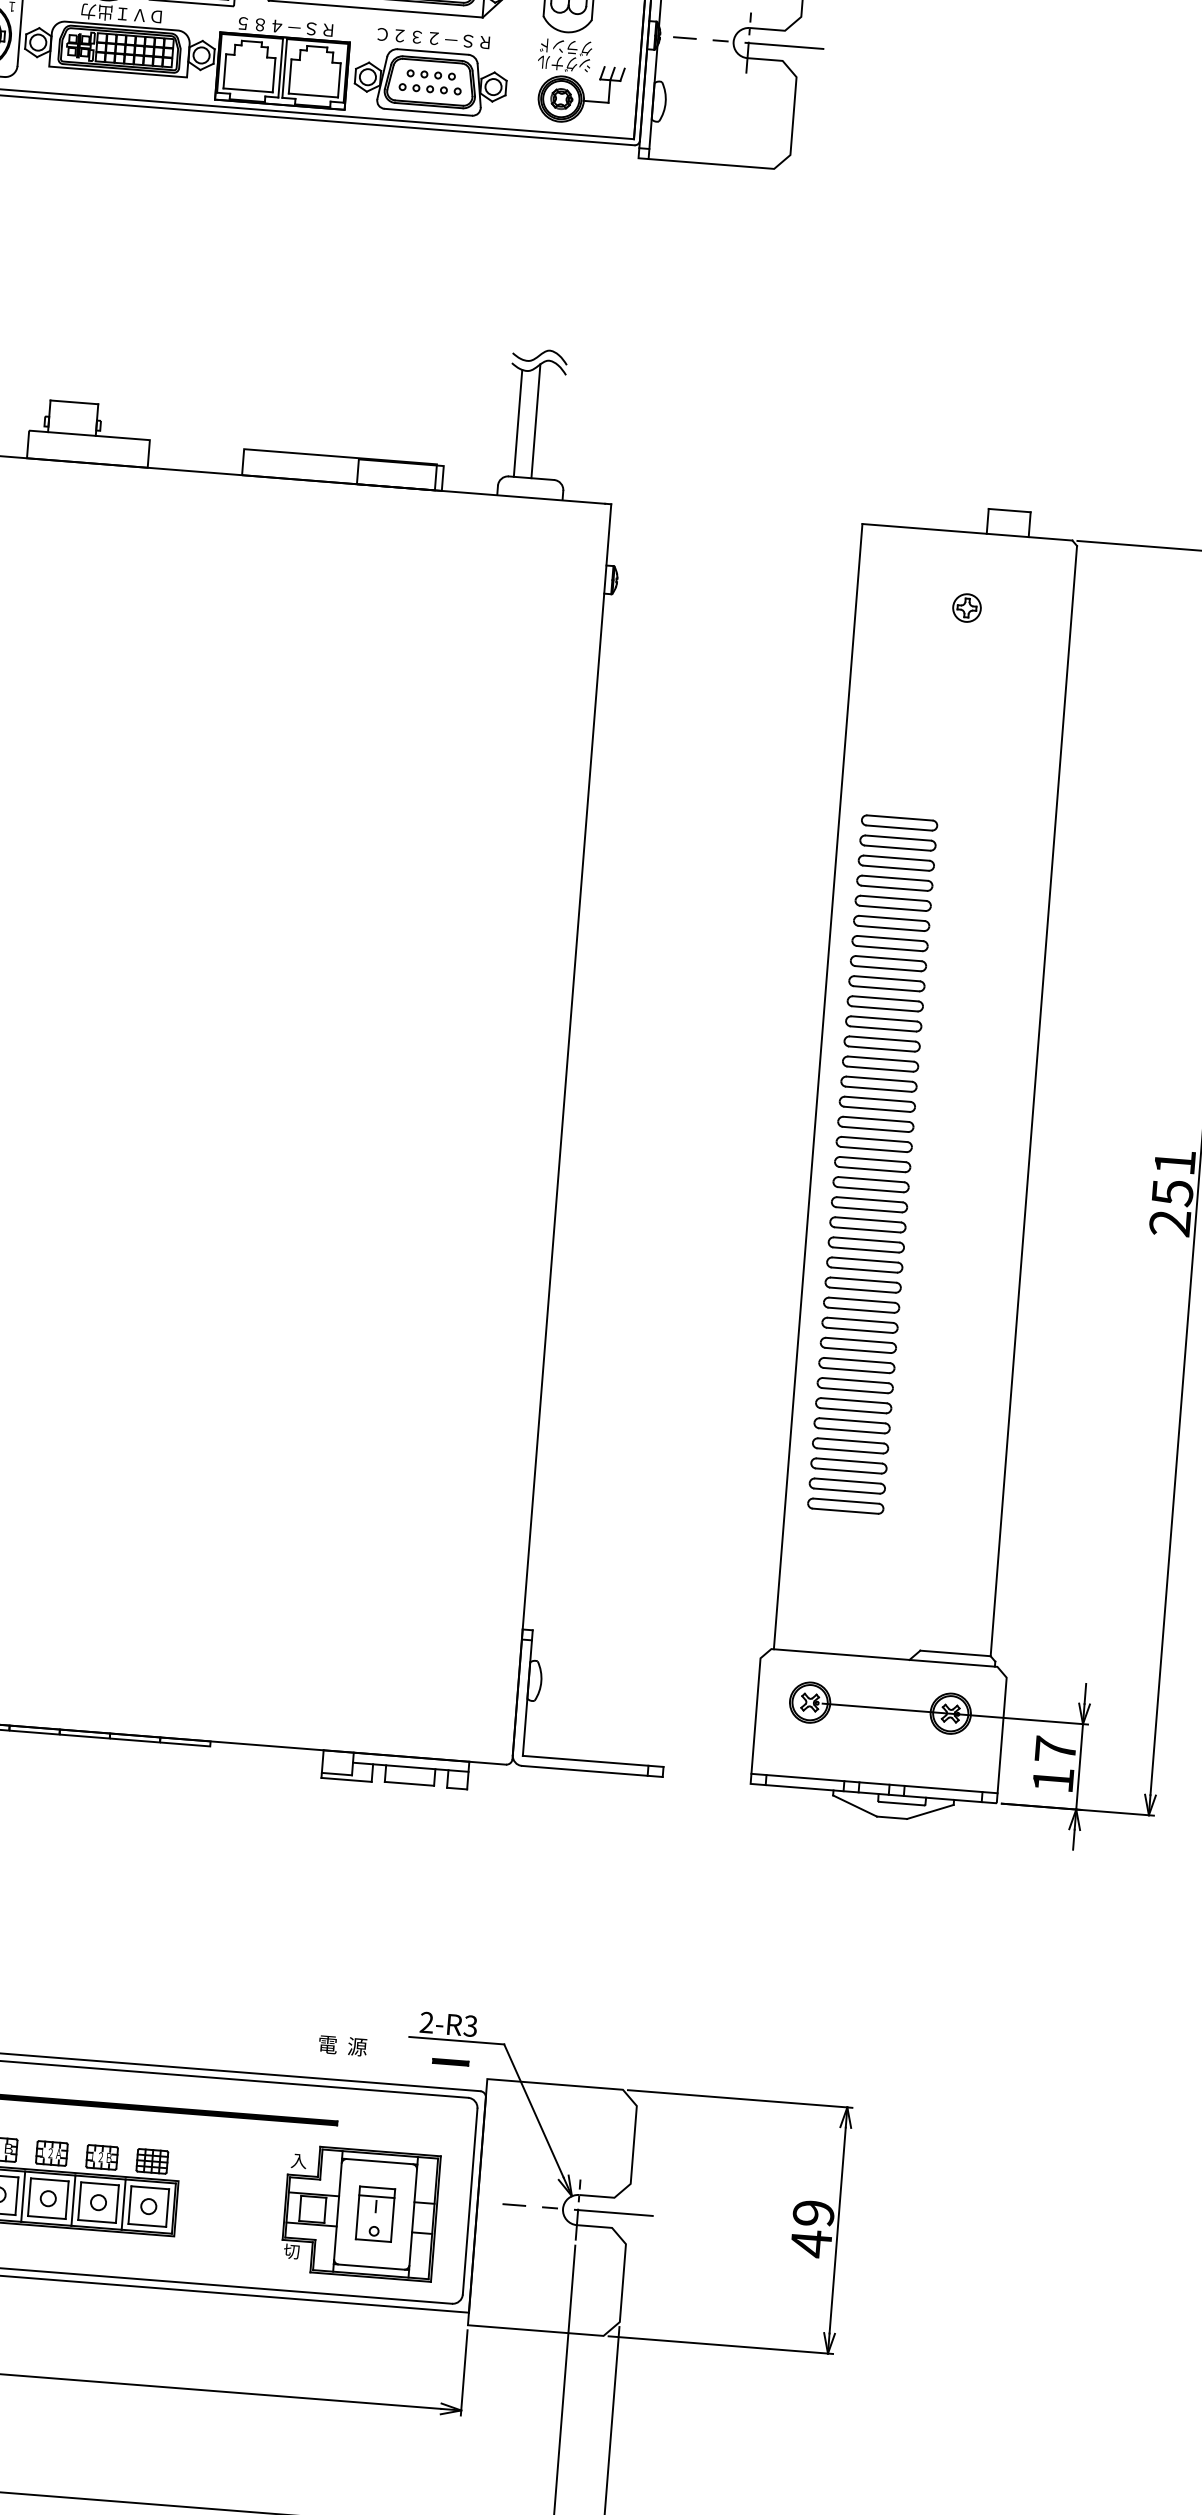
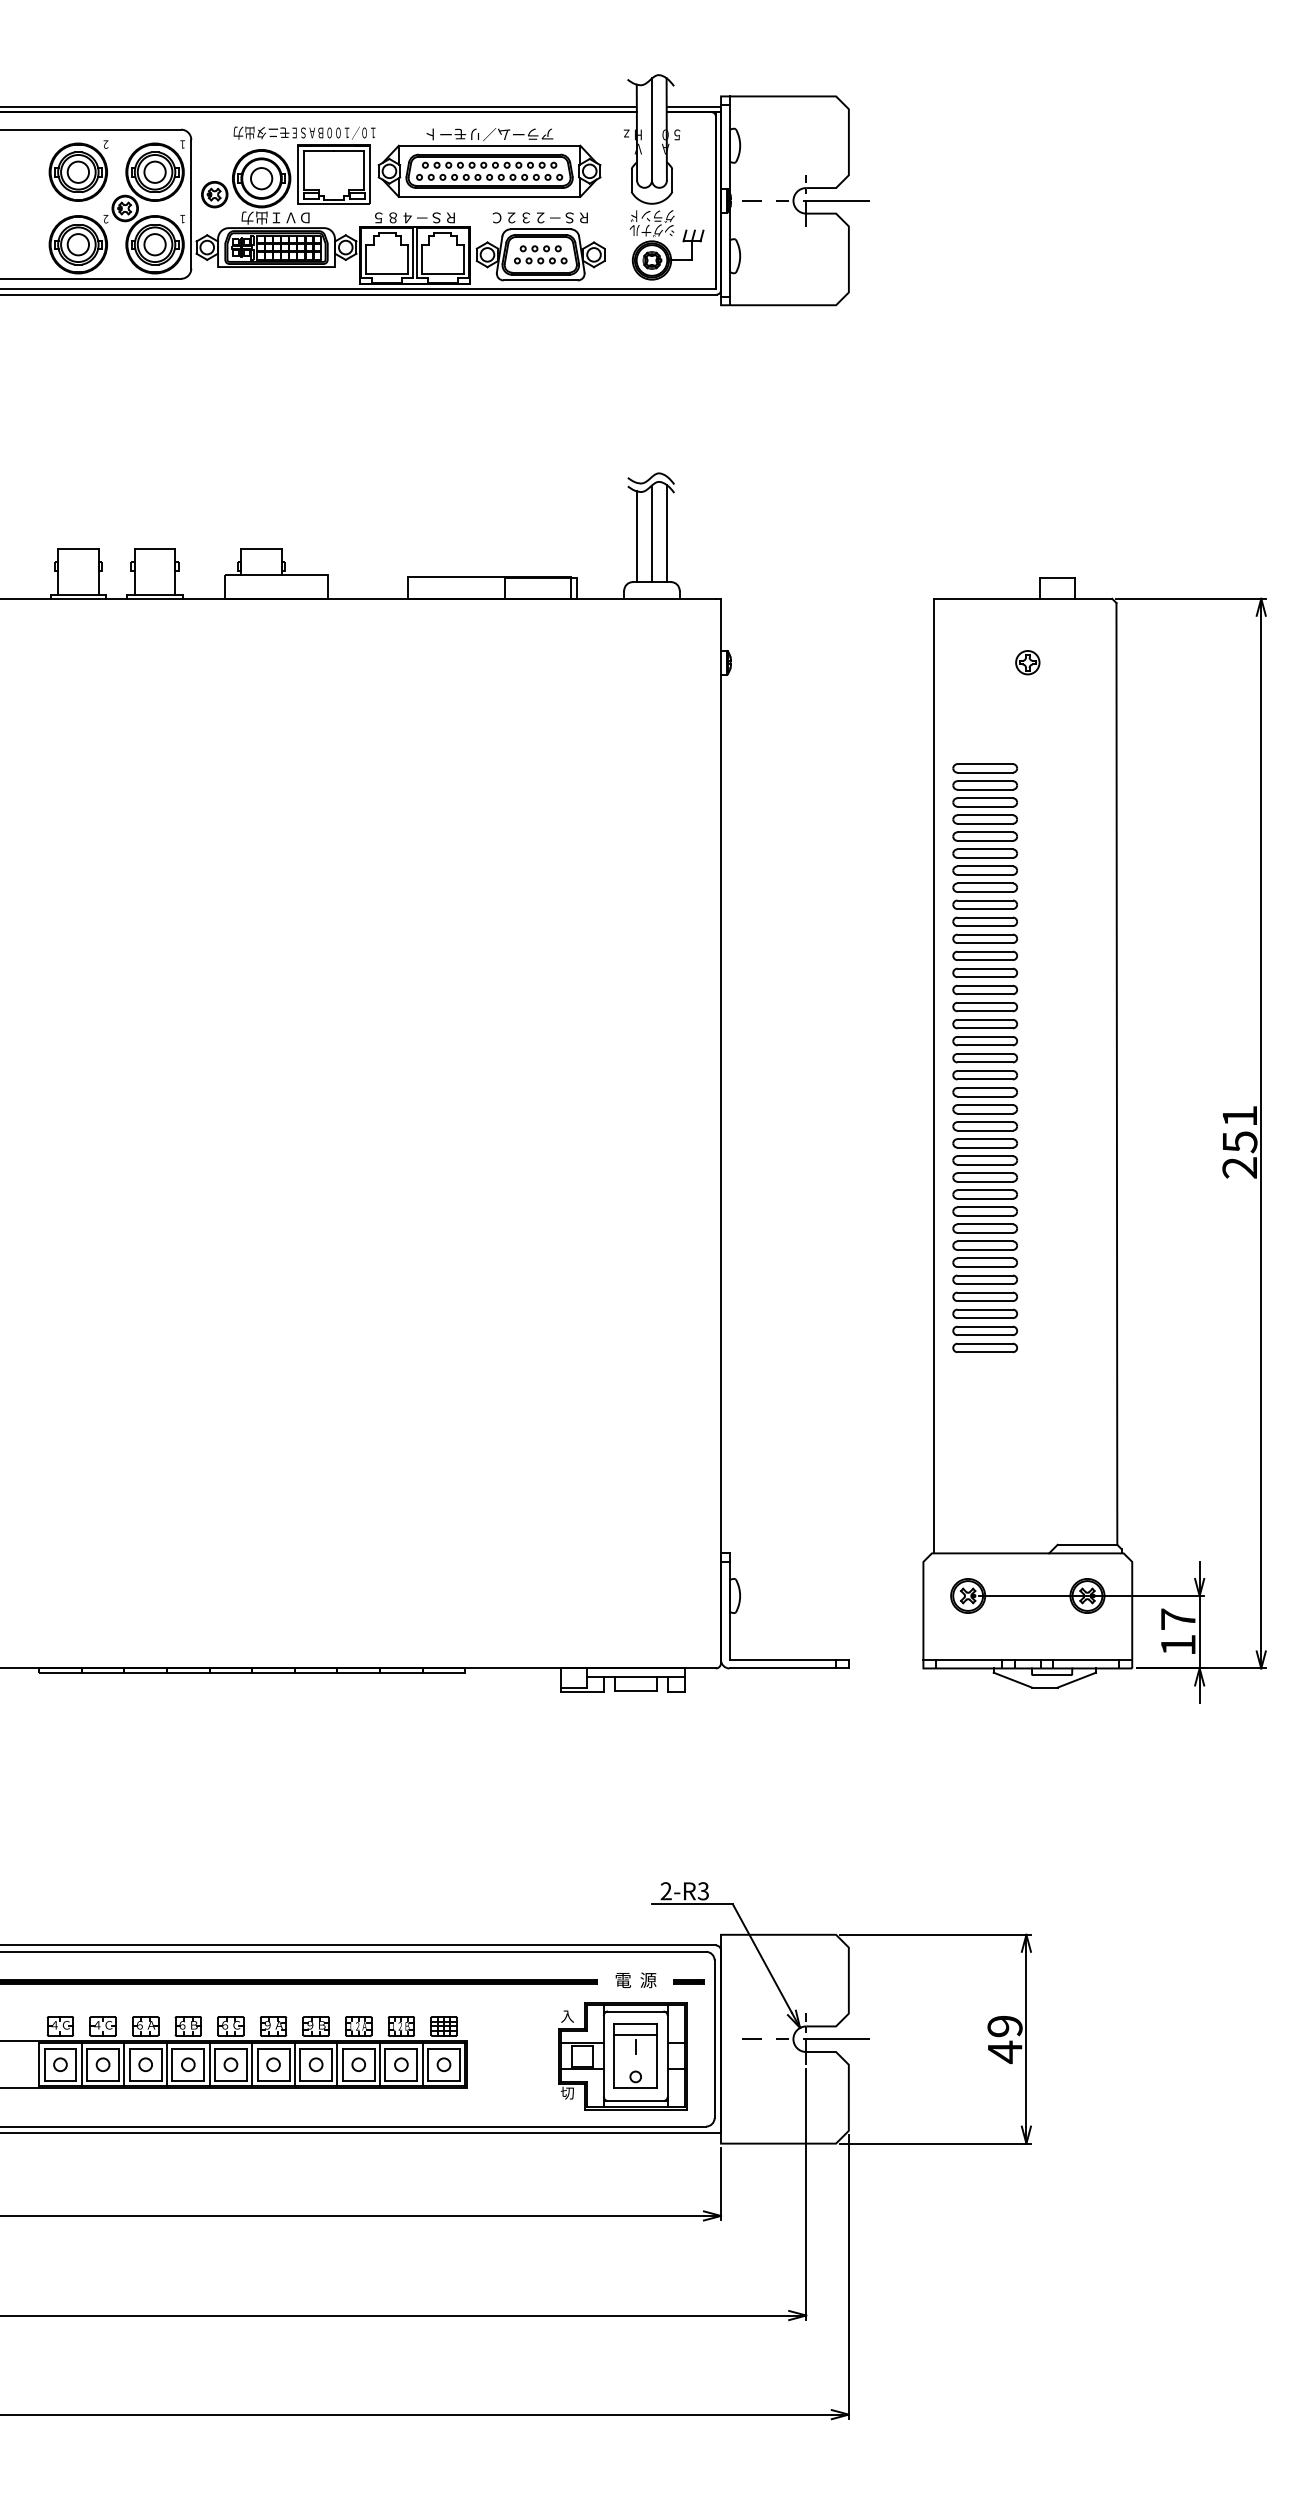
line: (553, 422) -> (666, 533), added
part: (871, 1164) -> (984, 1058), moved
text: (342, 2045) -> (635, 1980), moved
part: (450, 2061) -> (688, 1981), moved
part: (375, 2213) -> (635, 2055), size x1.43

